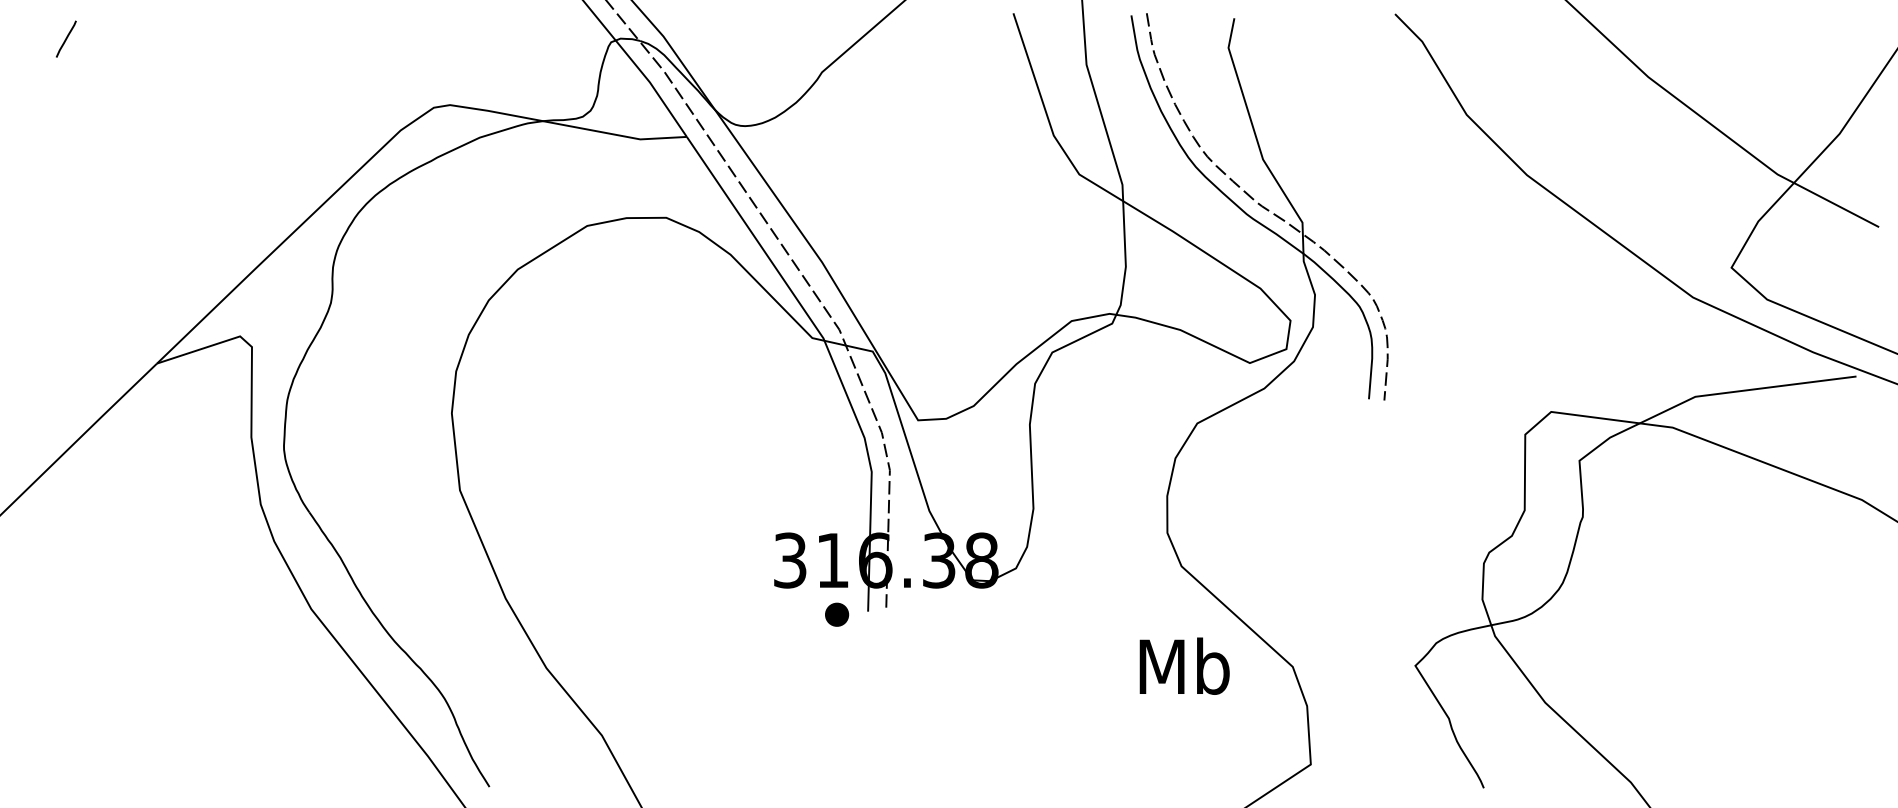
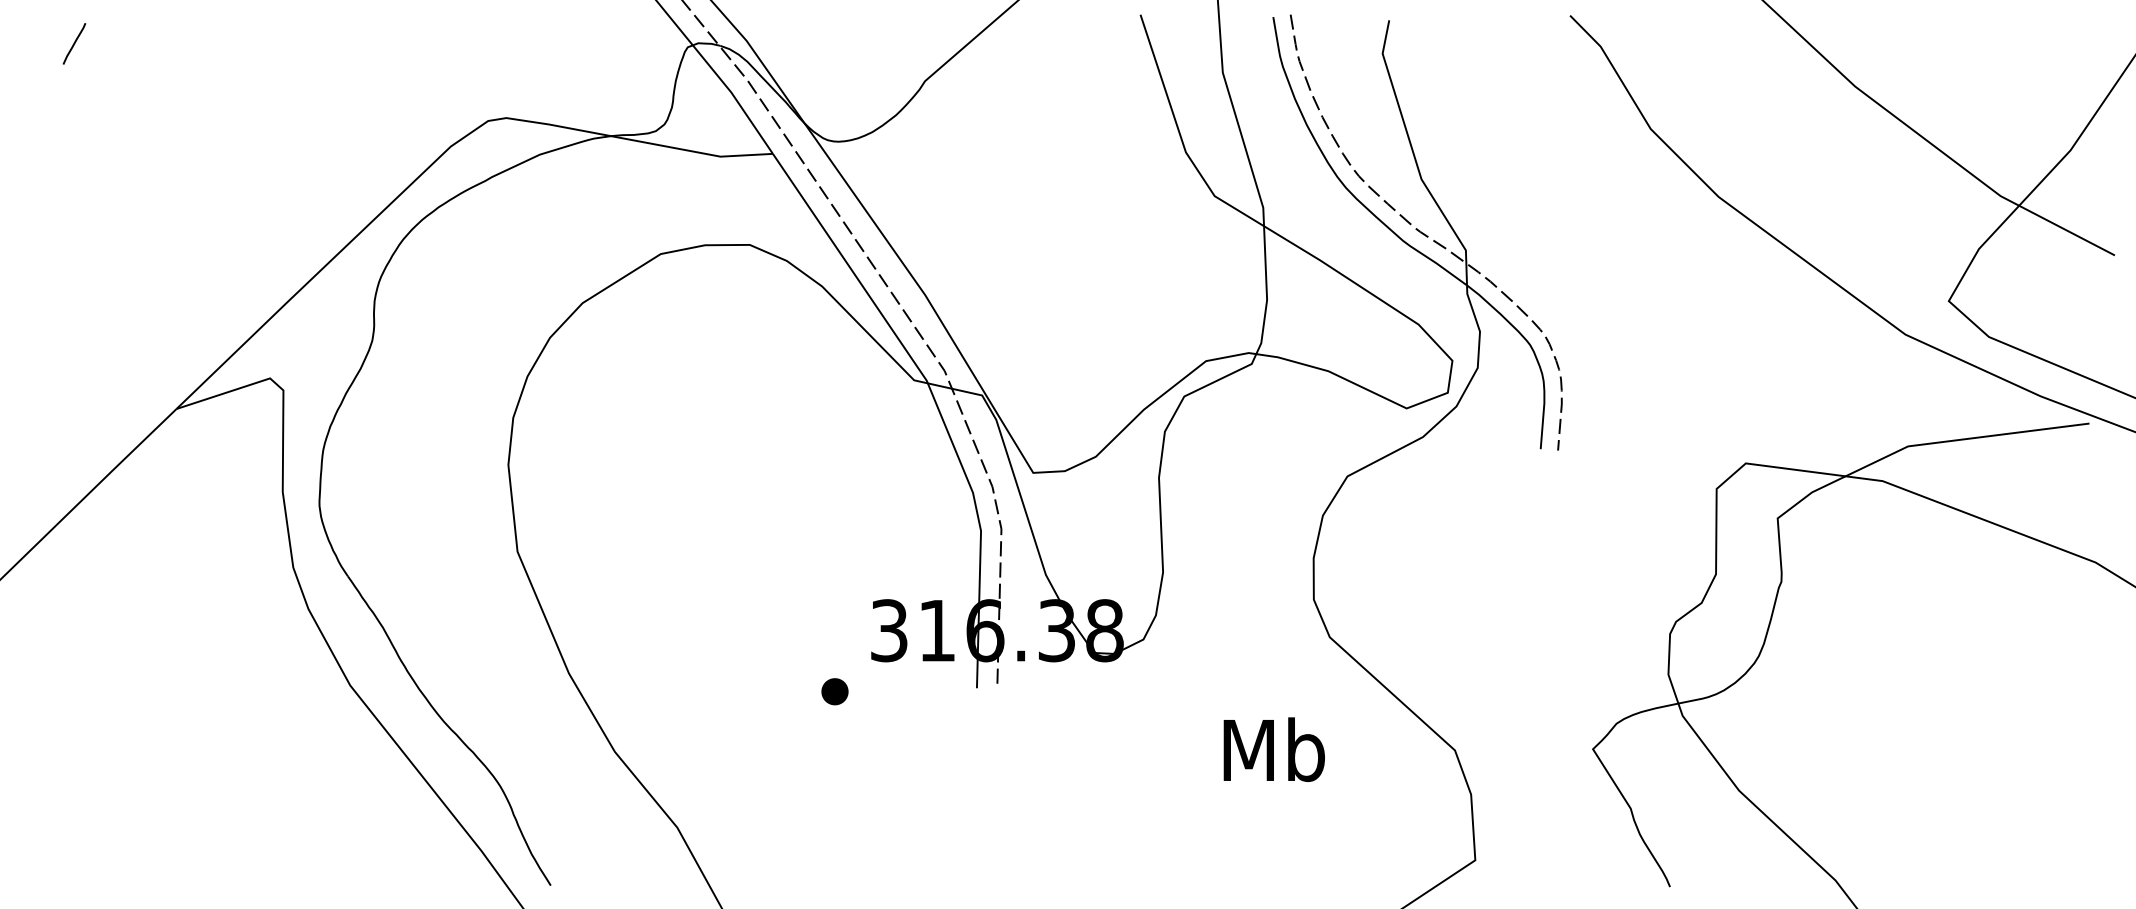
part: (836, 614) -> (834, 691), moved
text: (1183, 666) -> (1273, 749), moved

